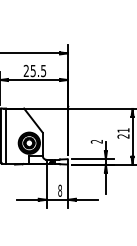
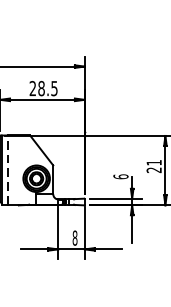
text: (32, 70) -> (40, 87), 25.5 -> 28.5
line: (6, 136) -> (8, 170), solid -> dashed
text: (96, 141) -> (120, 176), 2 -> 6

